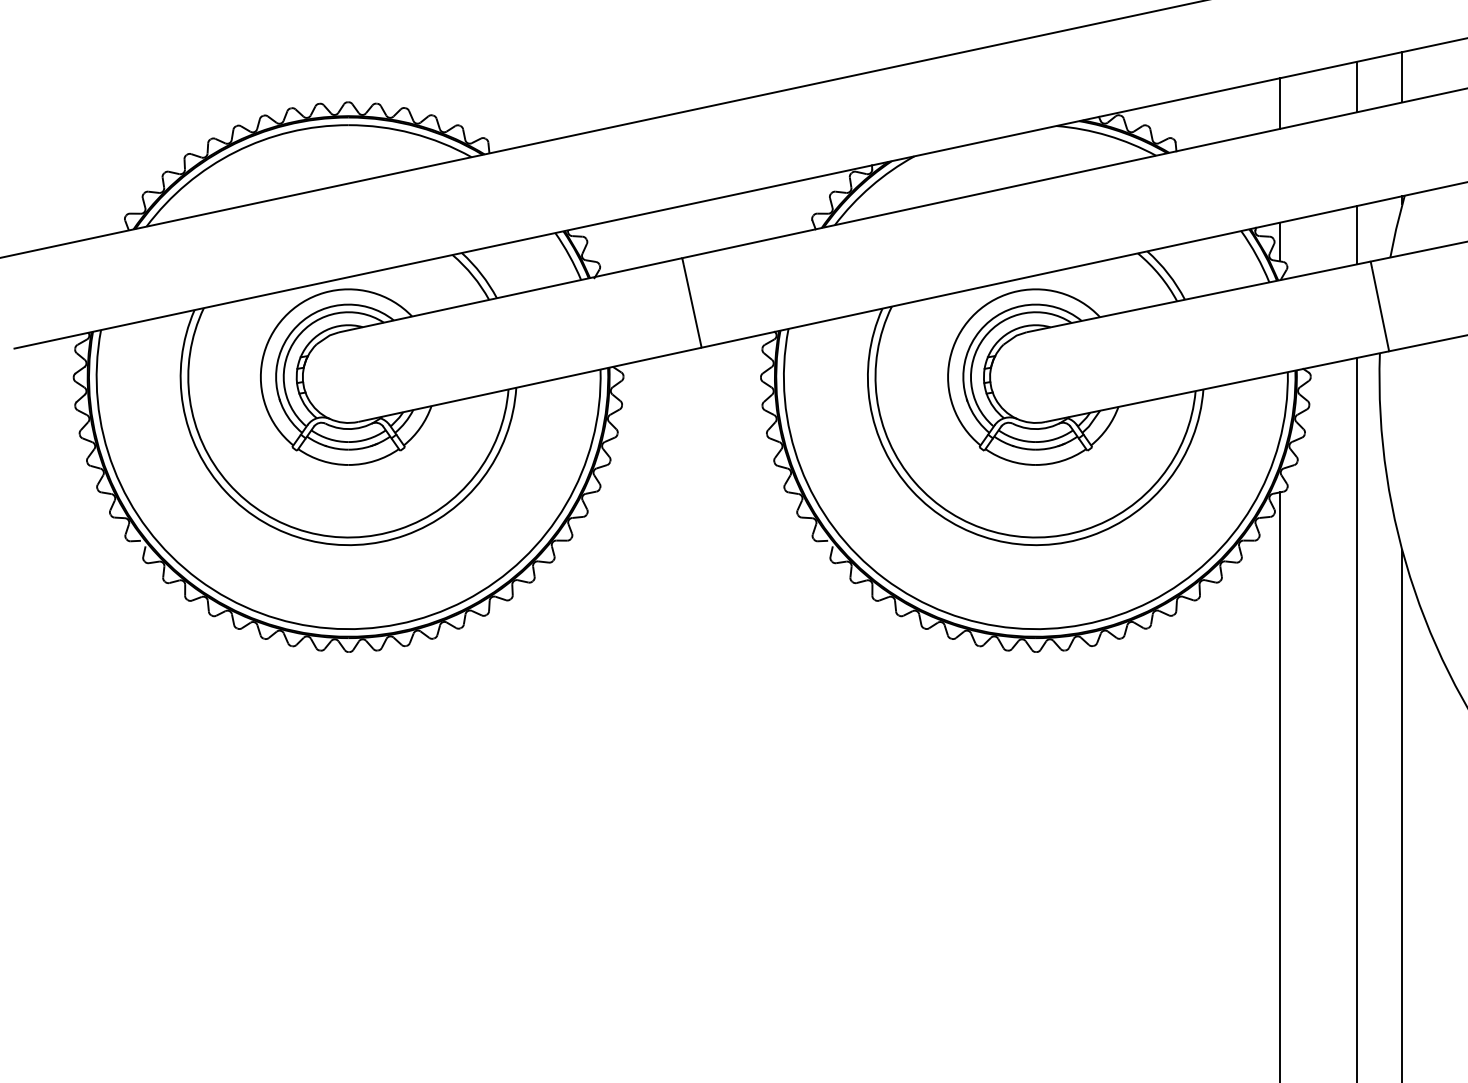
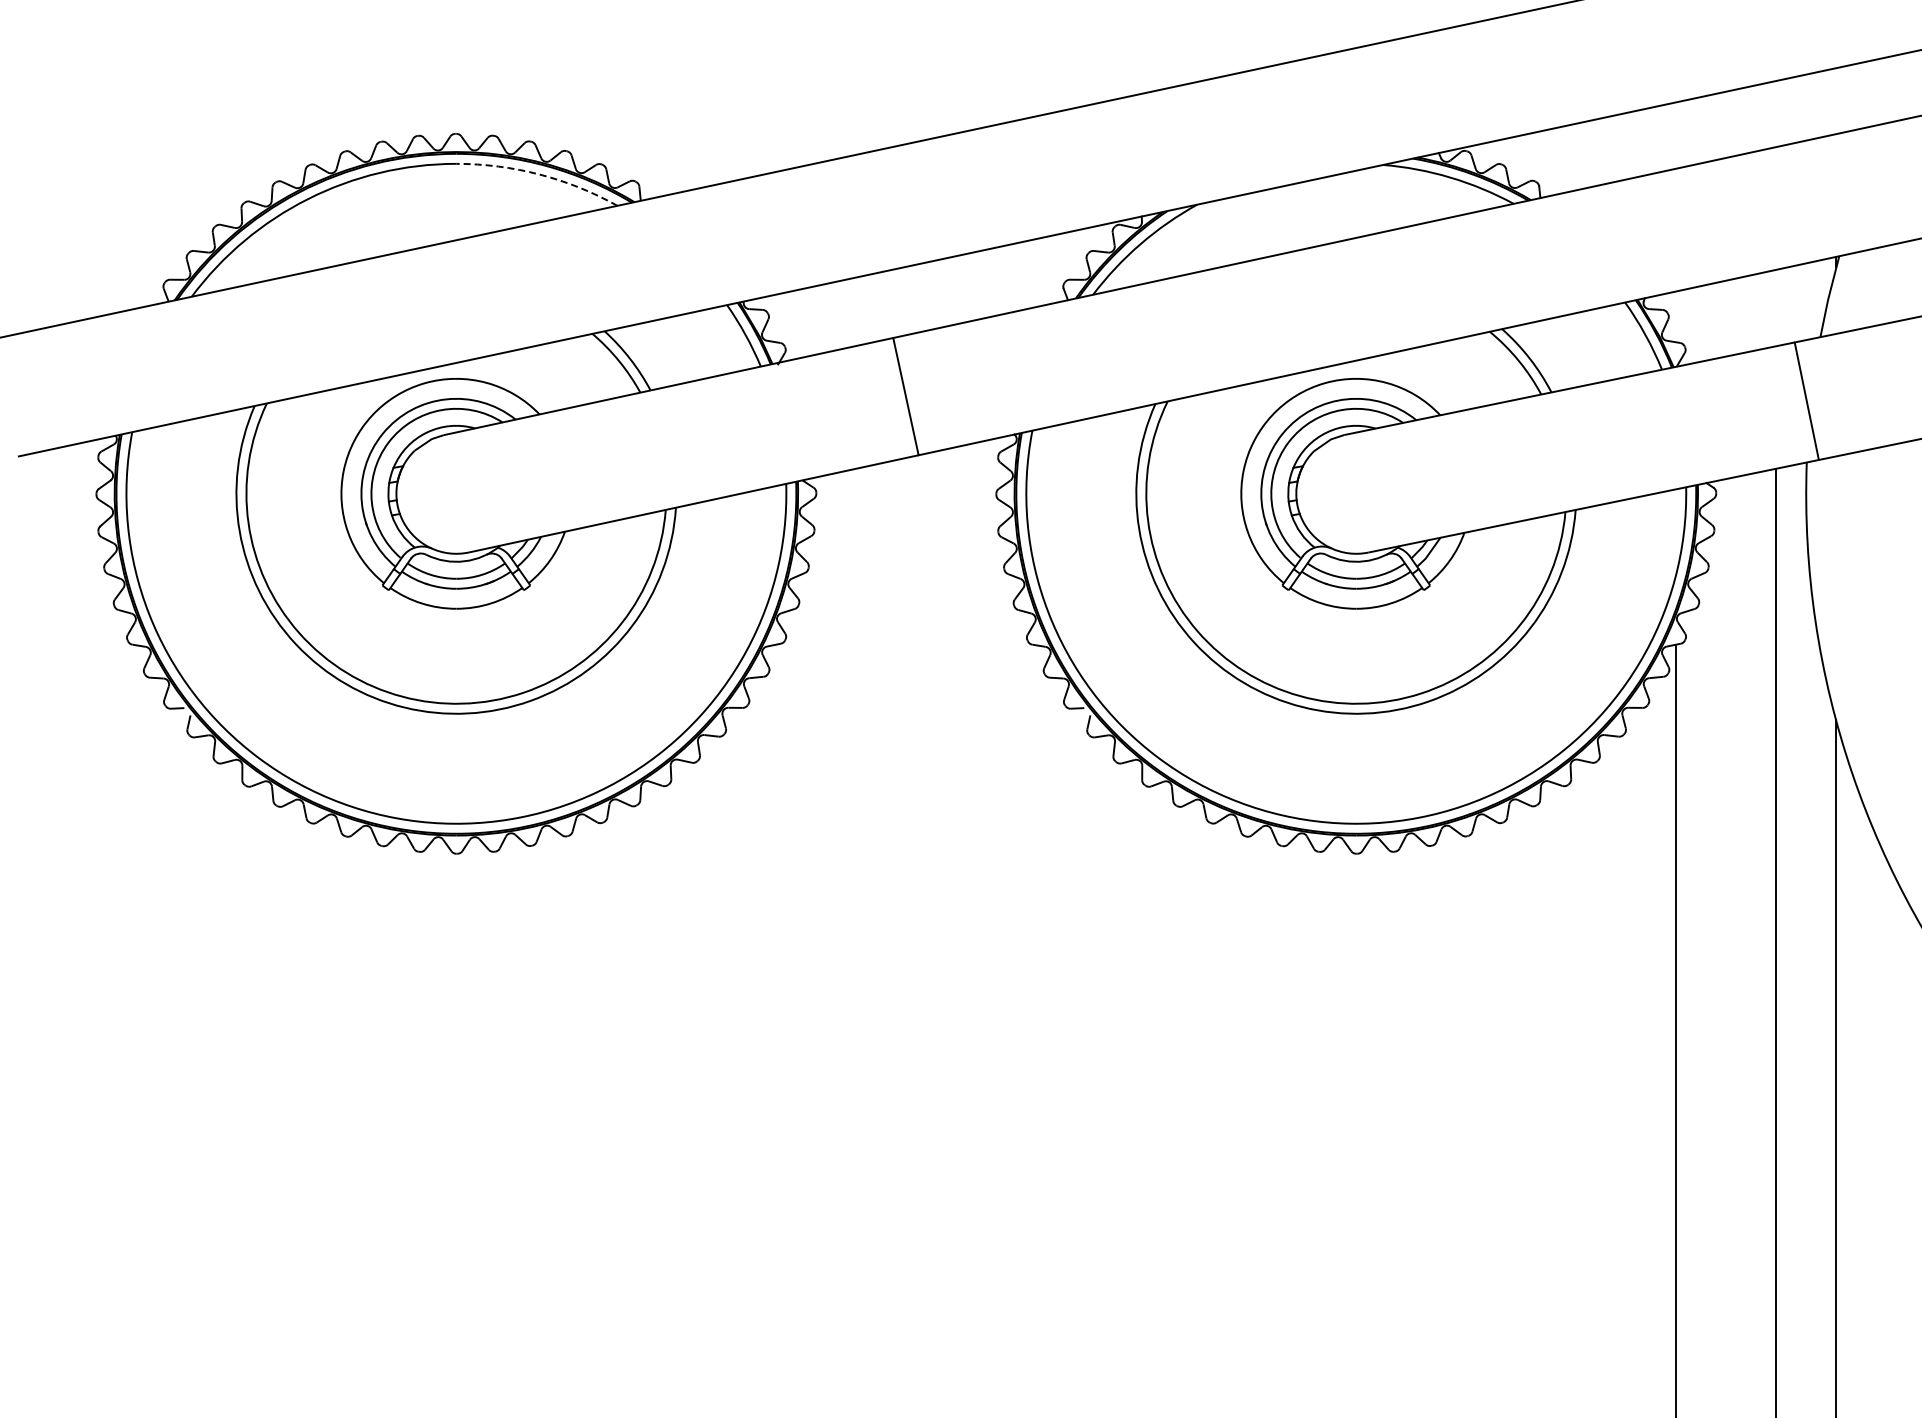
line: (1402, 77) -> (1836, 101), removed
line: (1356, 87) -> (1776, 114), removed
line: (1280, 103) -> (1676, 135), removed
arc: (412, 133) -> (539, 174), solid -> dashed
line: (1356, 234) -> (1776, 307), removed
line: (1280, 241) -> (1676, 316), removed

